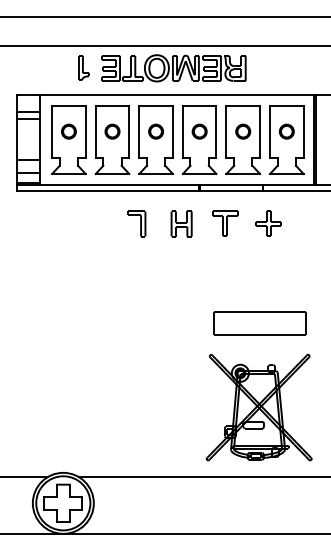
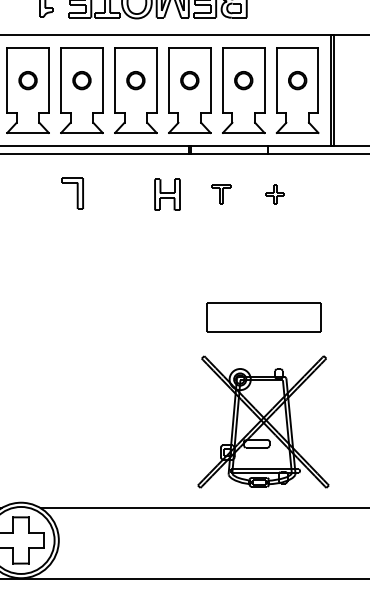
part: (136, 223) -> (72, 192), moved
part: (225, 223) -> (221, 194), size x0.6
part: (268, 223) -> (274, 194), size x0.6

